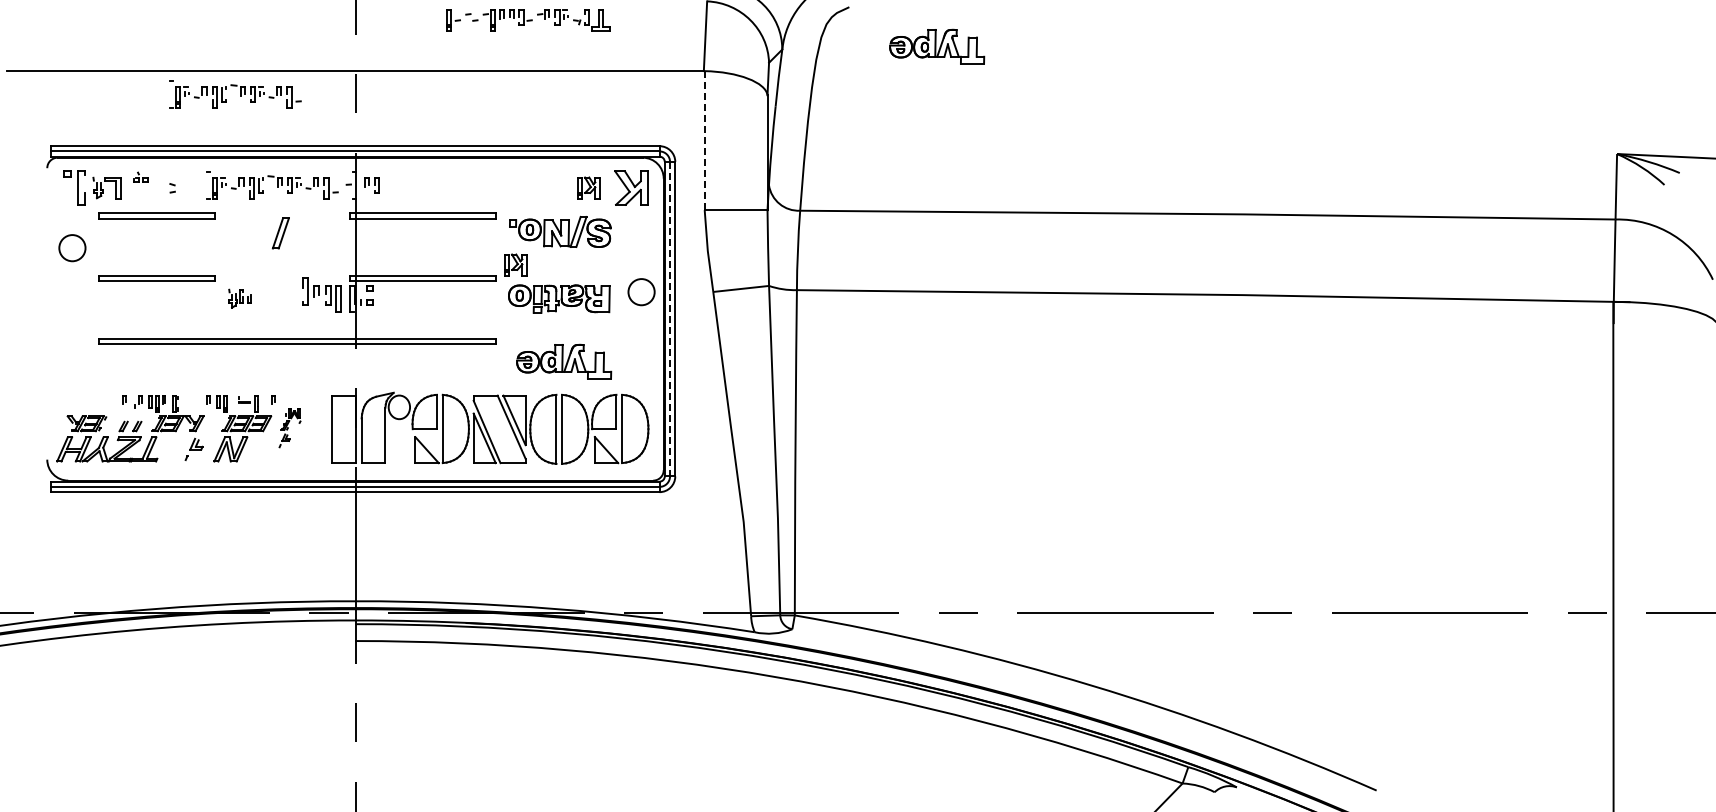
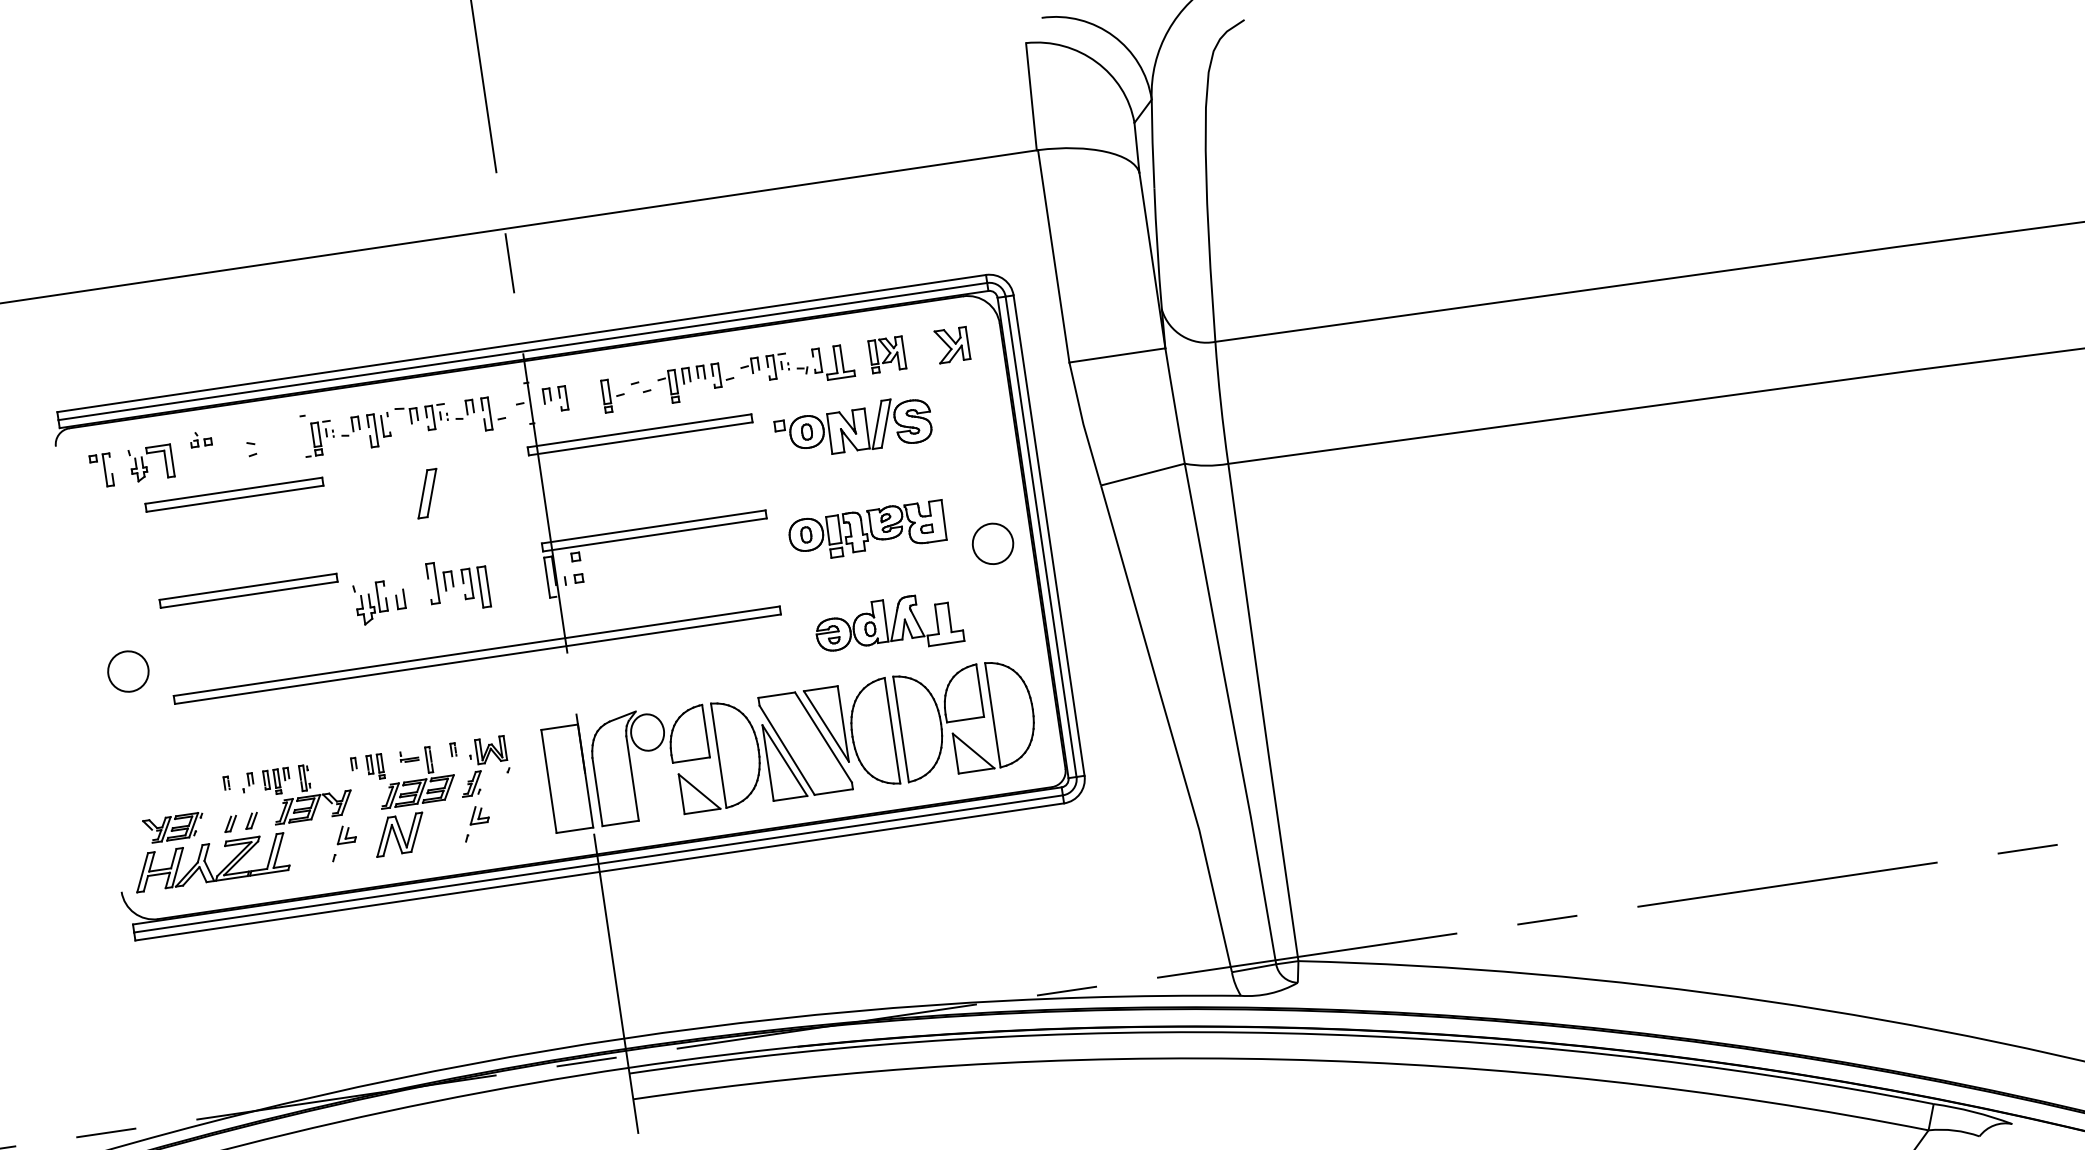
part: (528, 20) -> (728, 379), moved
part: (937, 46) -> (1388, 60), removed
part: (235, 94) -> (326, 291), removed
line: (704, 140) -> (1053, 256), dashed -> solid
part: (631, 187) -> (952, 344), size x0.62
part: (74, 188) -> (102, 471), size x0.62
circle: (72, 248) -> (128, 672), moved
part: (515, 264) -> (792, 488), removed
circle: (641, 292) -> (992, 544), moved
part: (321, 294) -> (457, 584), moved
part: (239, 298) -> (378, 602), size x1.43
line: (670, 319) -> (1041, 537), dashed -> solid
part: (289, 427) -> (484, 788), size x1.67

